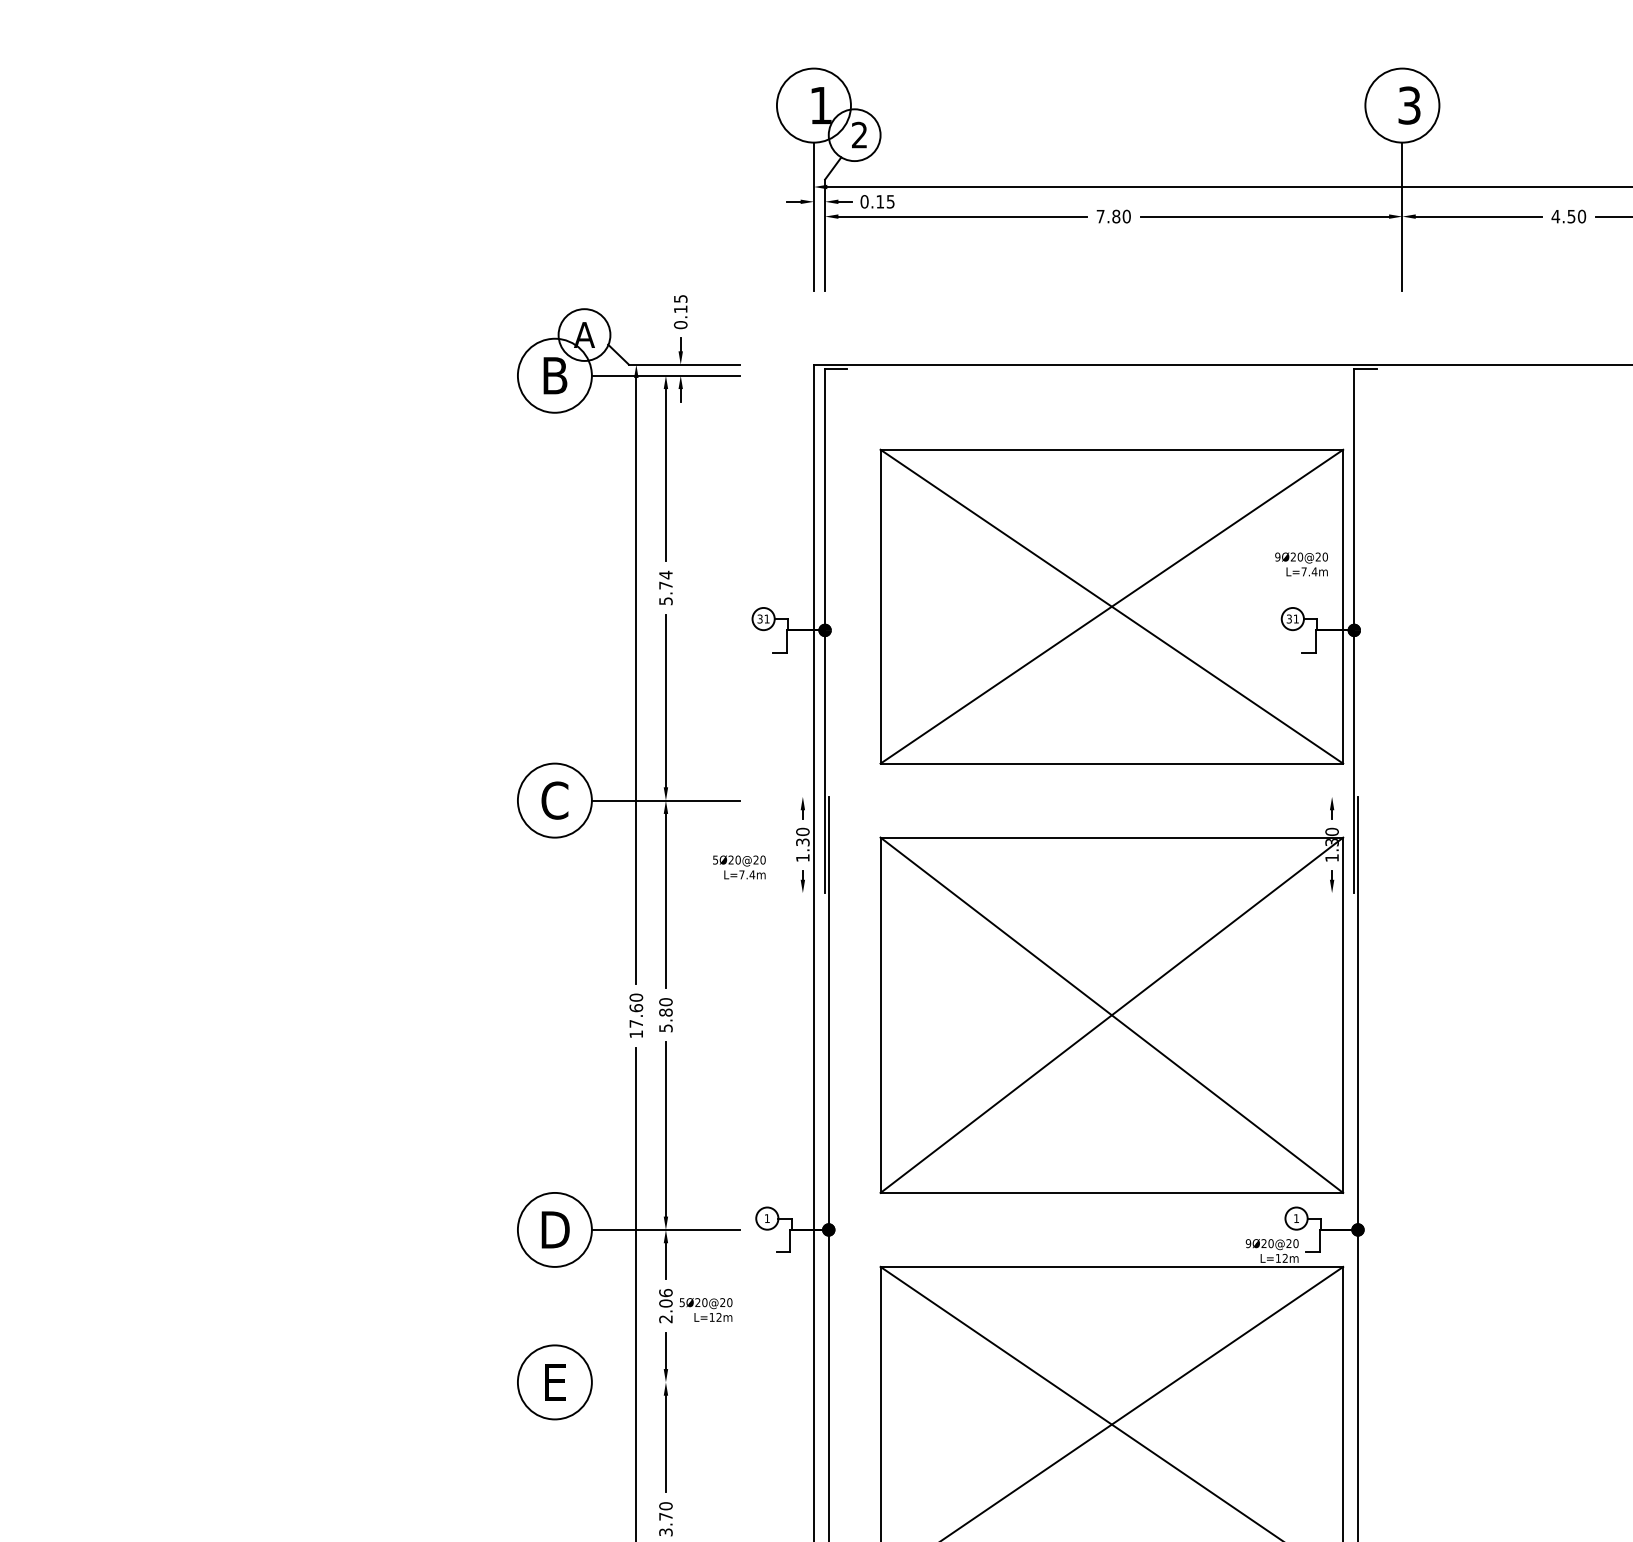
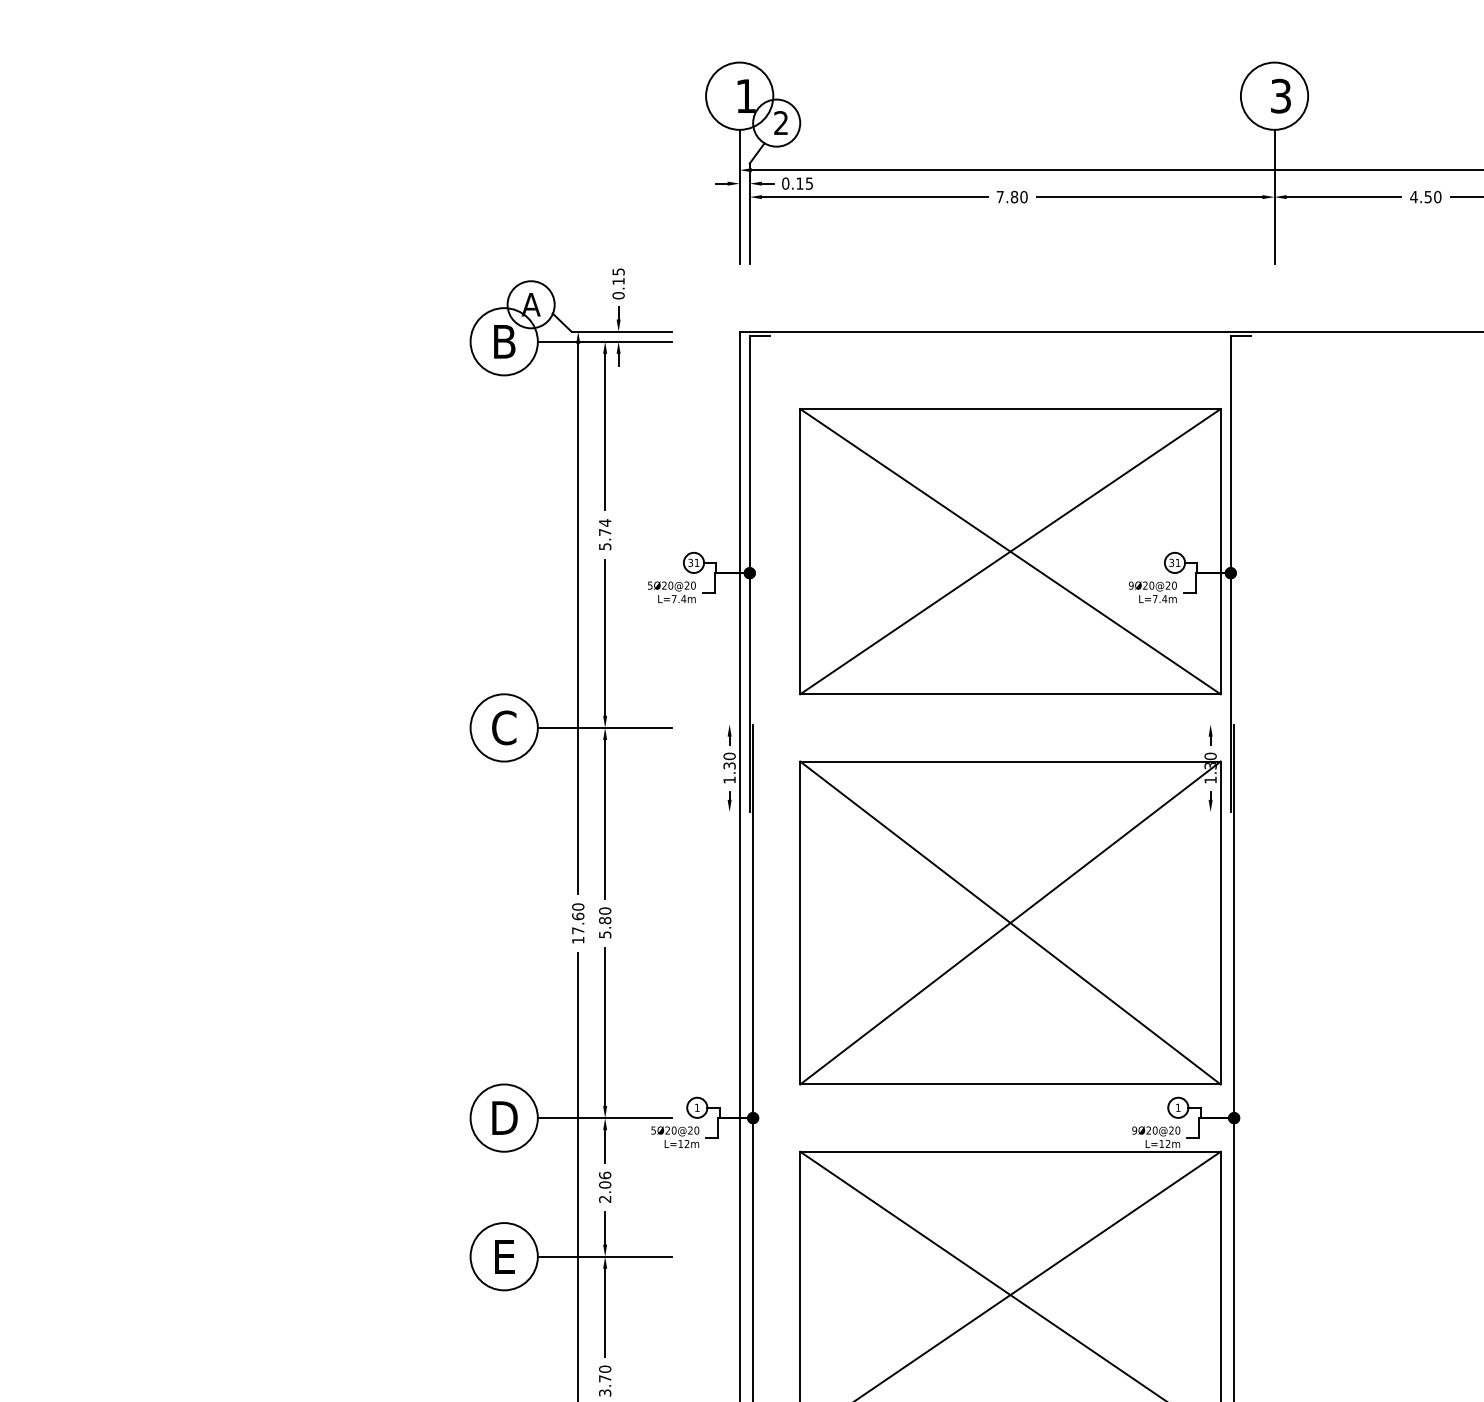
text: (1301, 564) -> (1152, 592), moved
text: (739, 867) -> (672, 592), moved
text: (705, 1309) -> (674, 1136), moved
line: (665, 1382) -> (604, 1256), added

